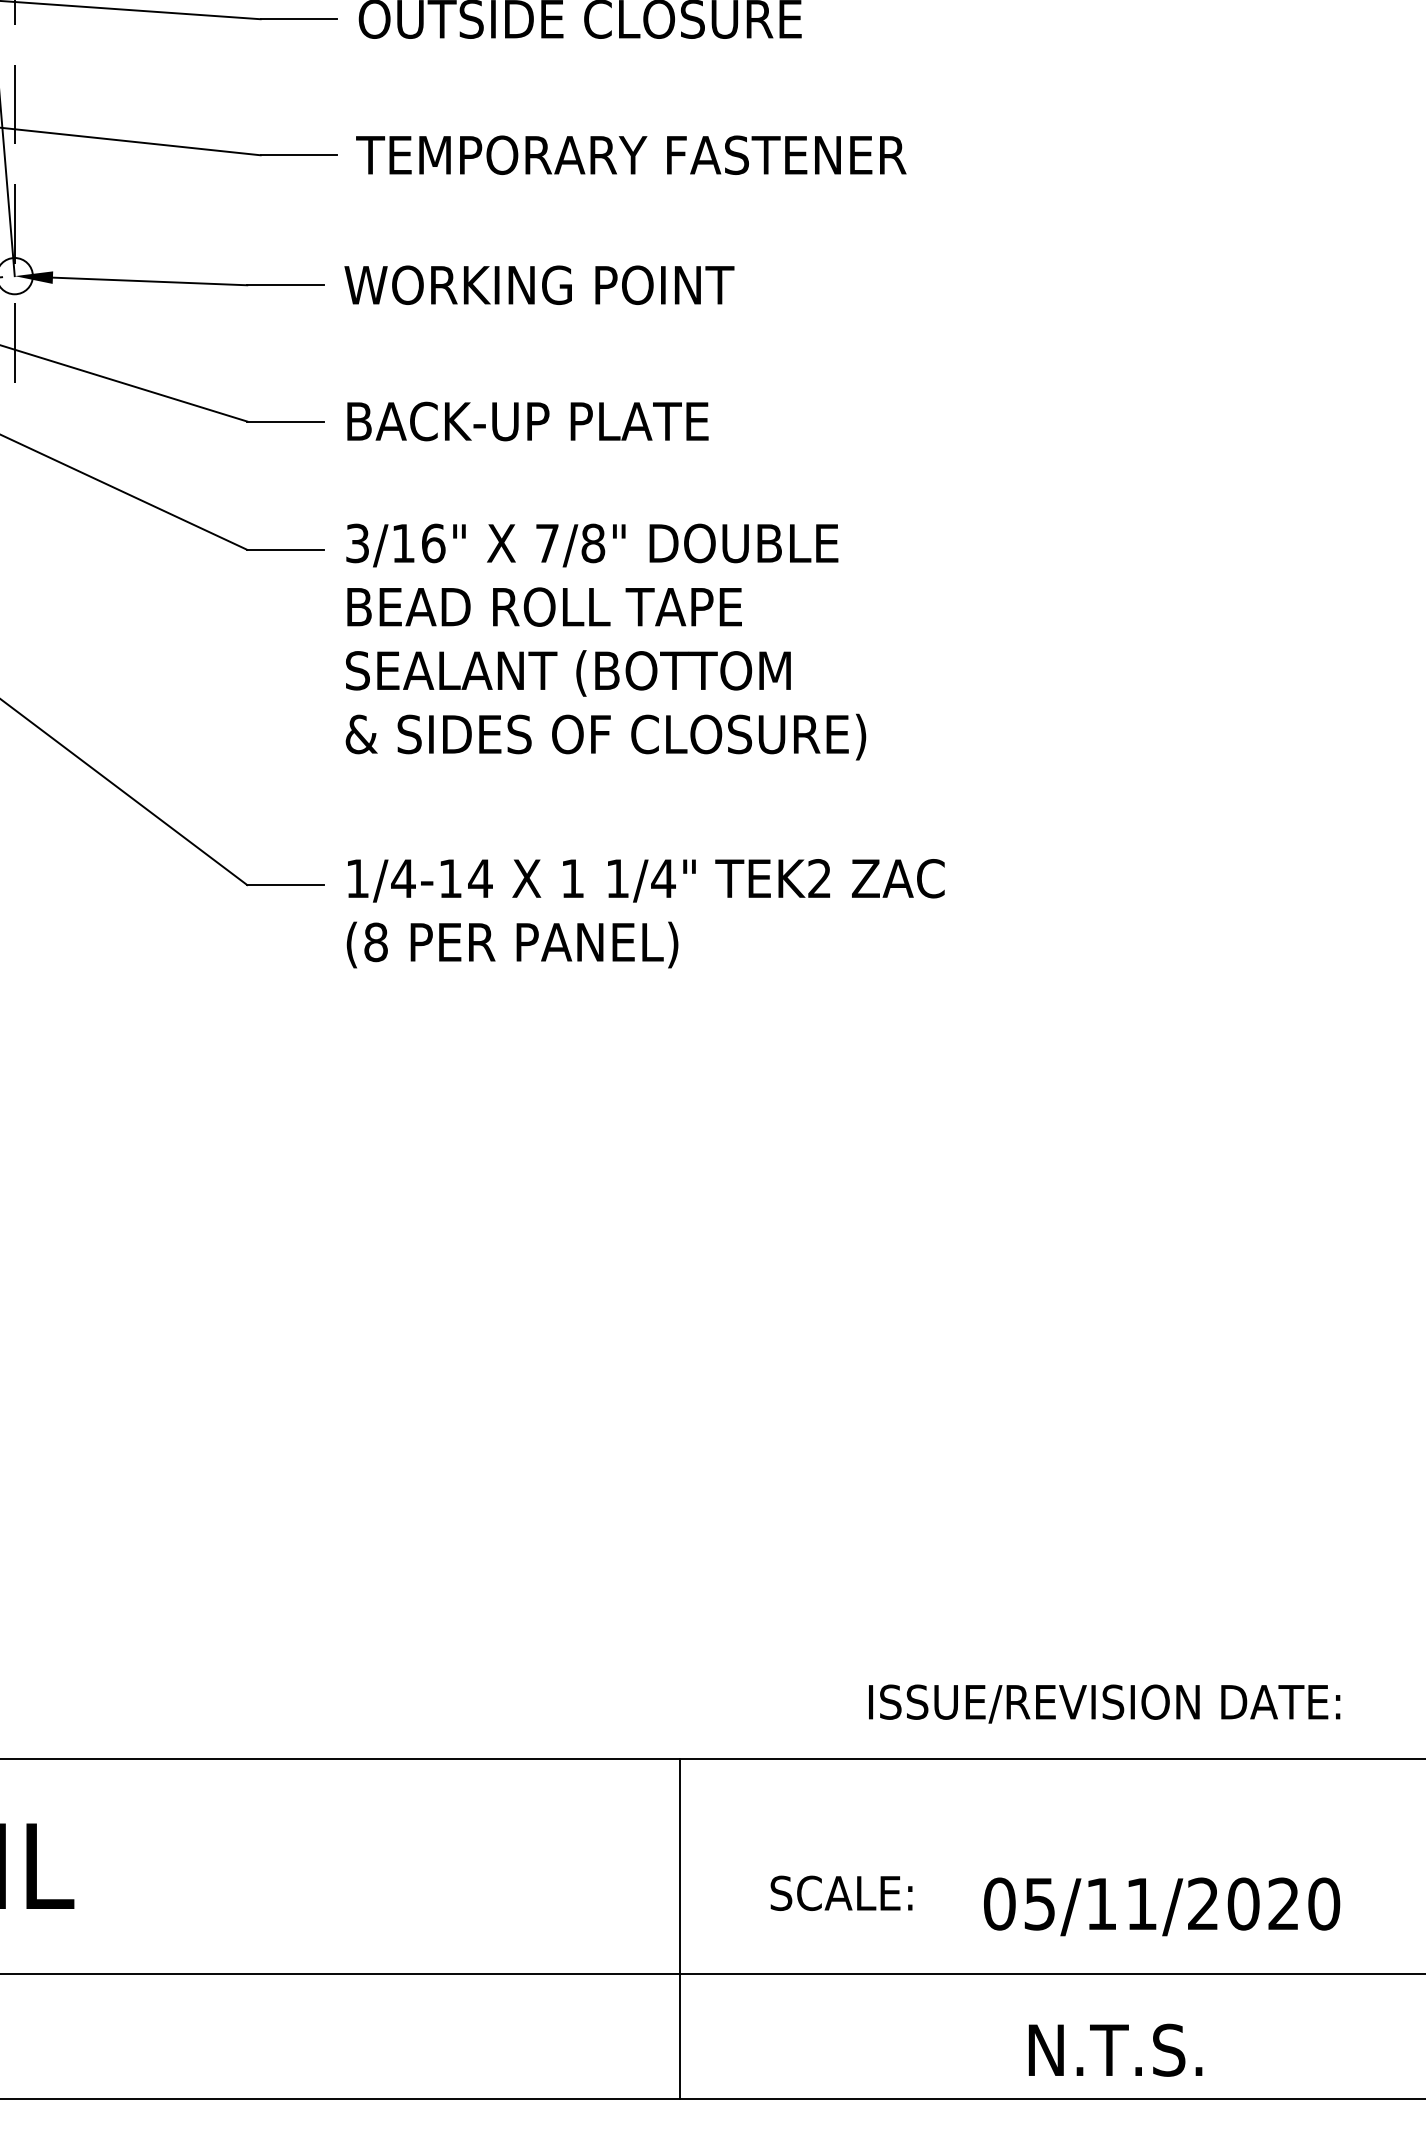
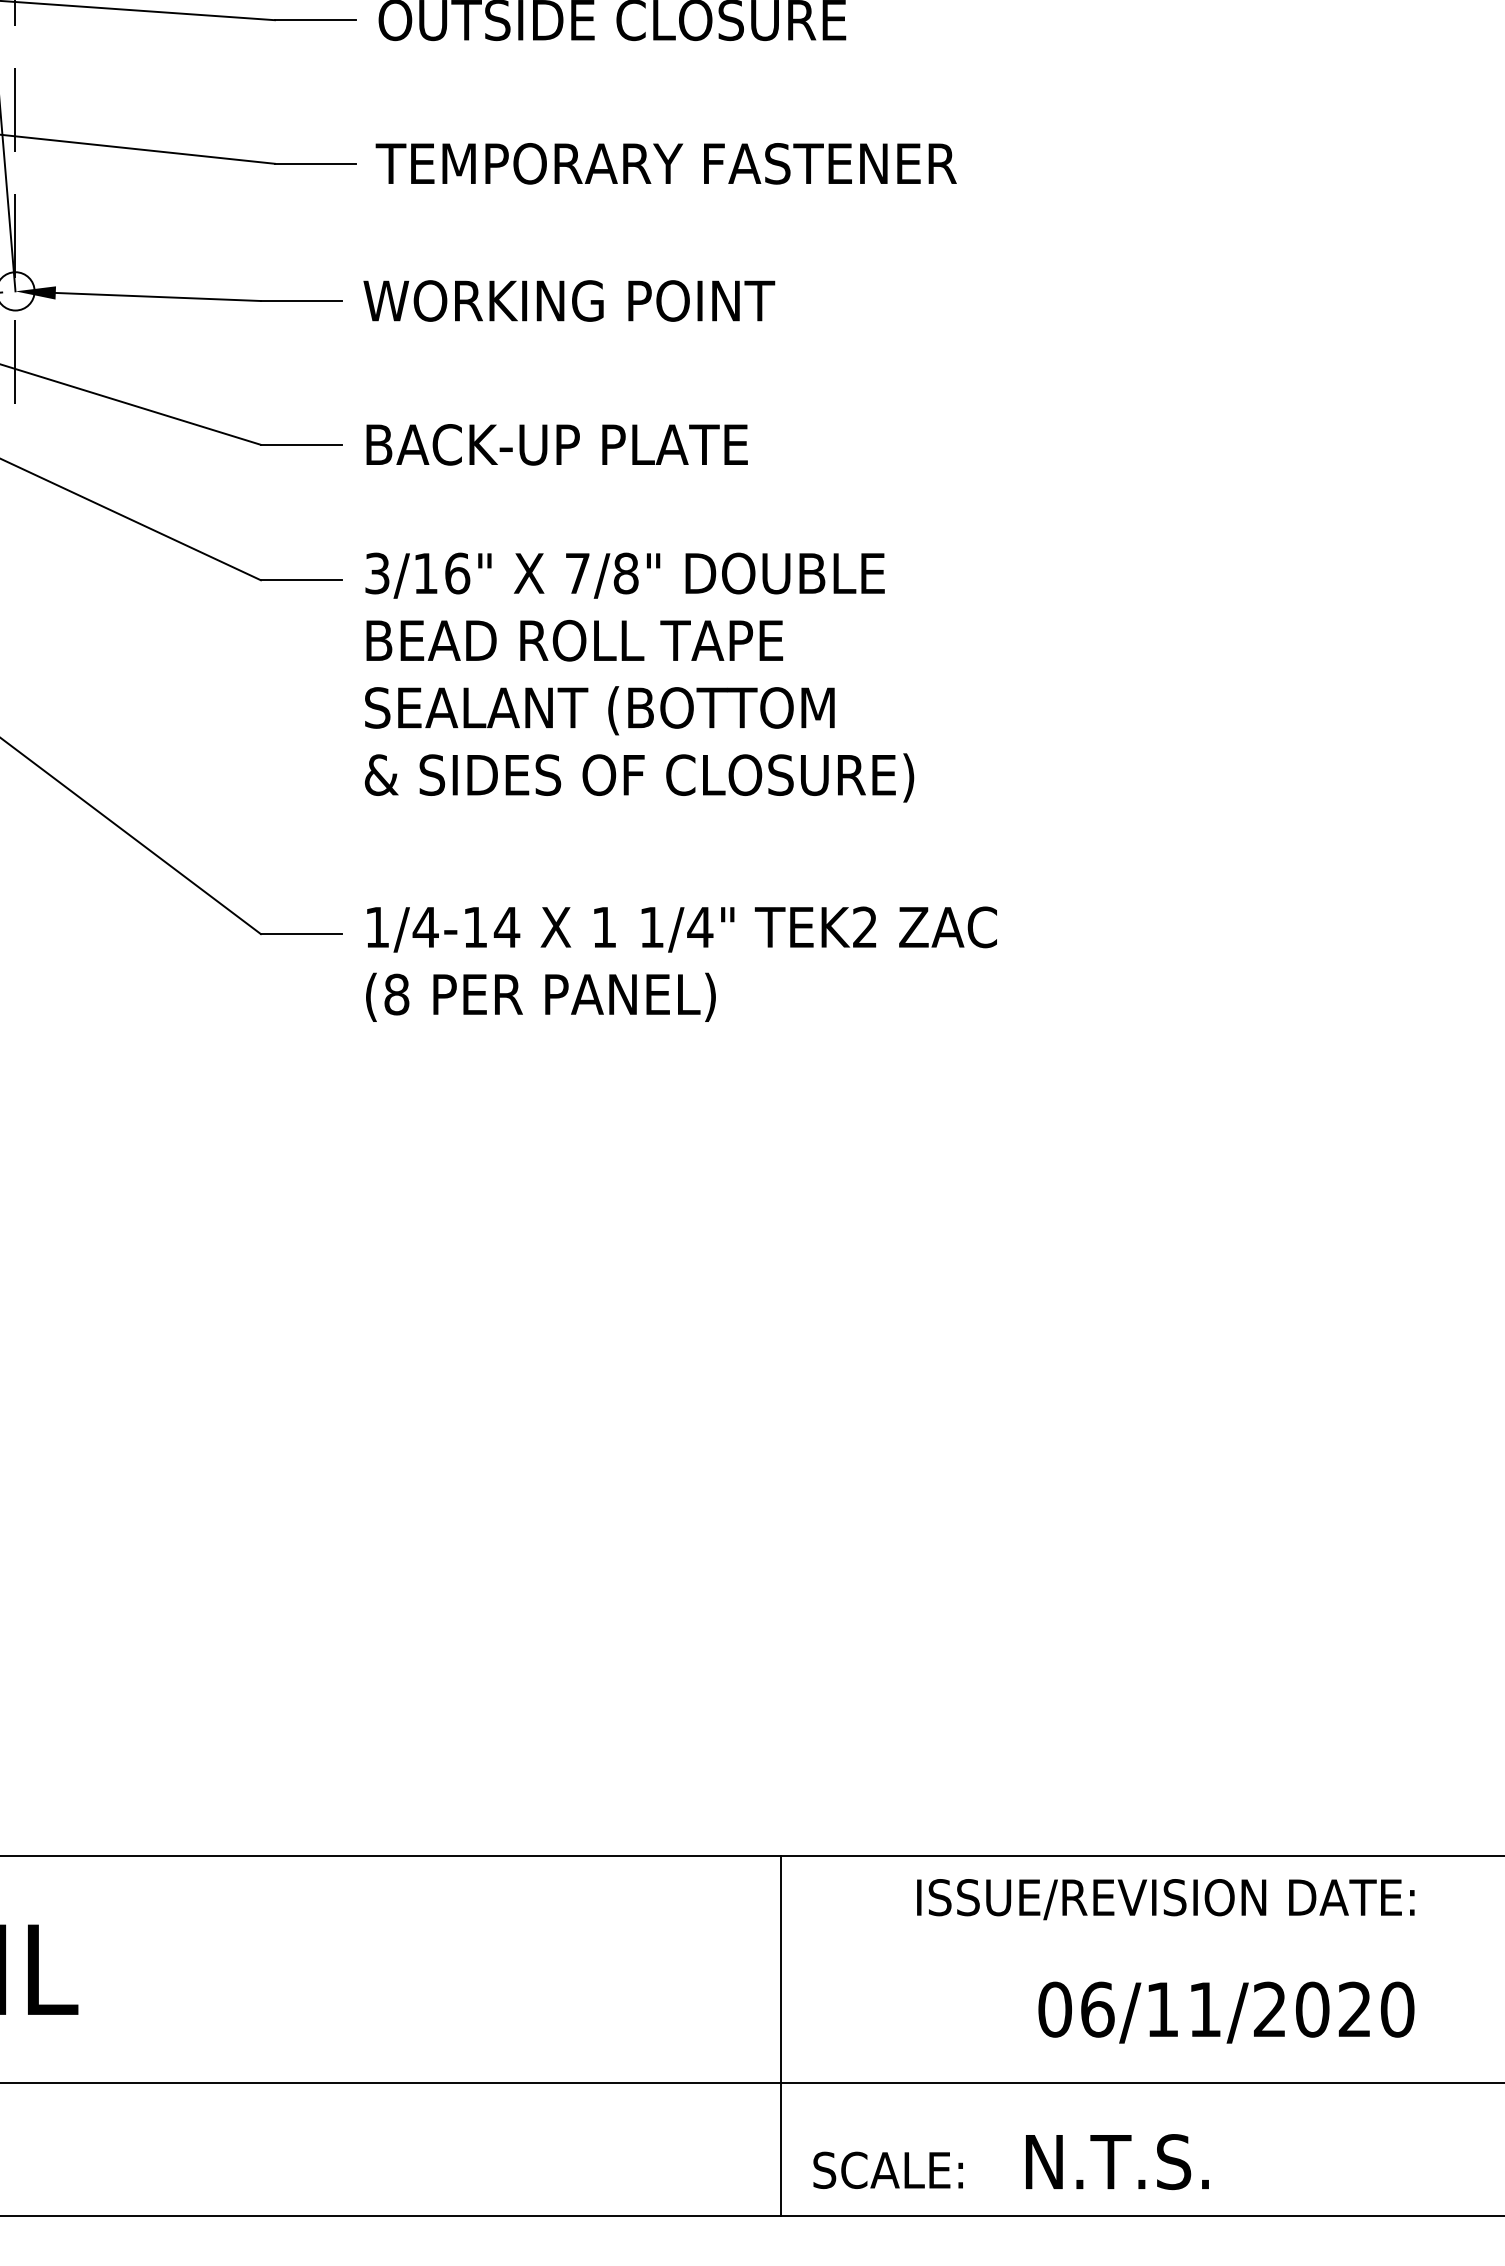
text: (1104, 1703) -> (1165, 1899), moved
text: (840, 1892) -> (887, 2169), moved
text: (1039, 1903) -> (1097, 2009), 05/11/2020 -> 06/11/2020
line: (679, 1928) -> (781, 2035), moved
text: (1115, 2050) -> (1117, 2162), moved

